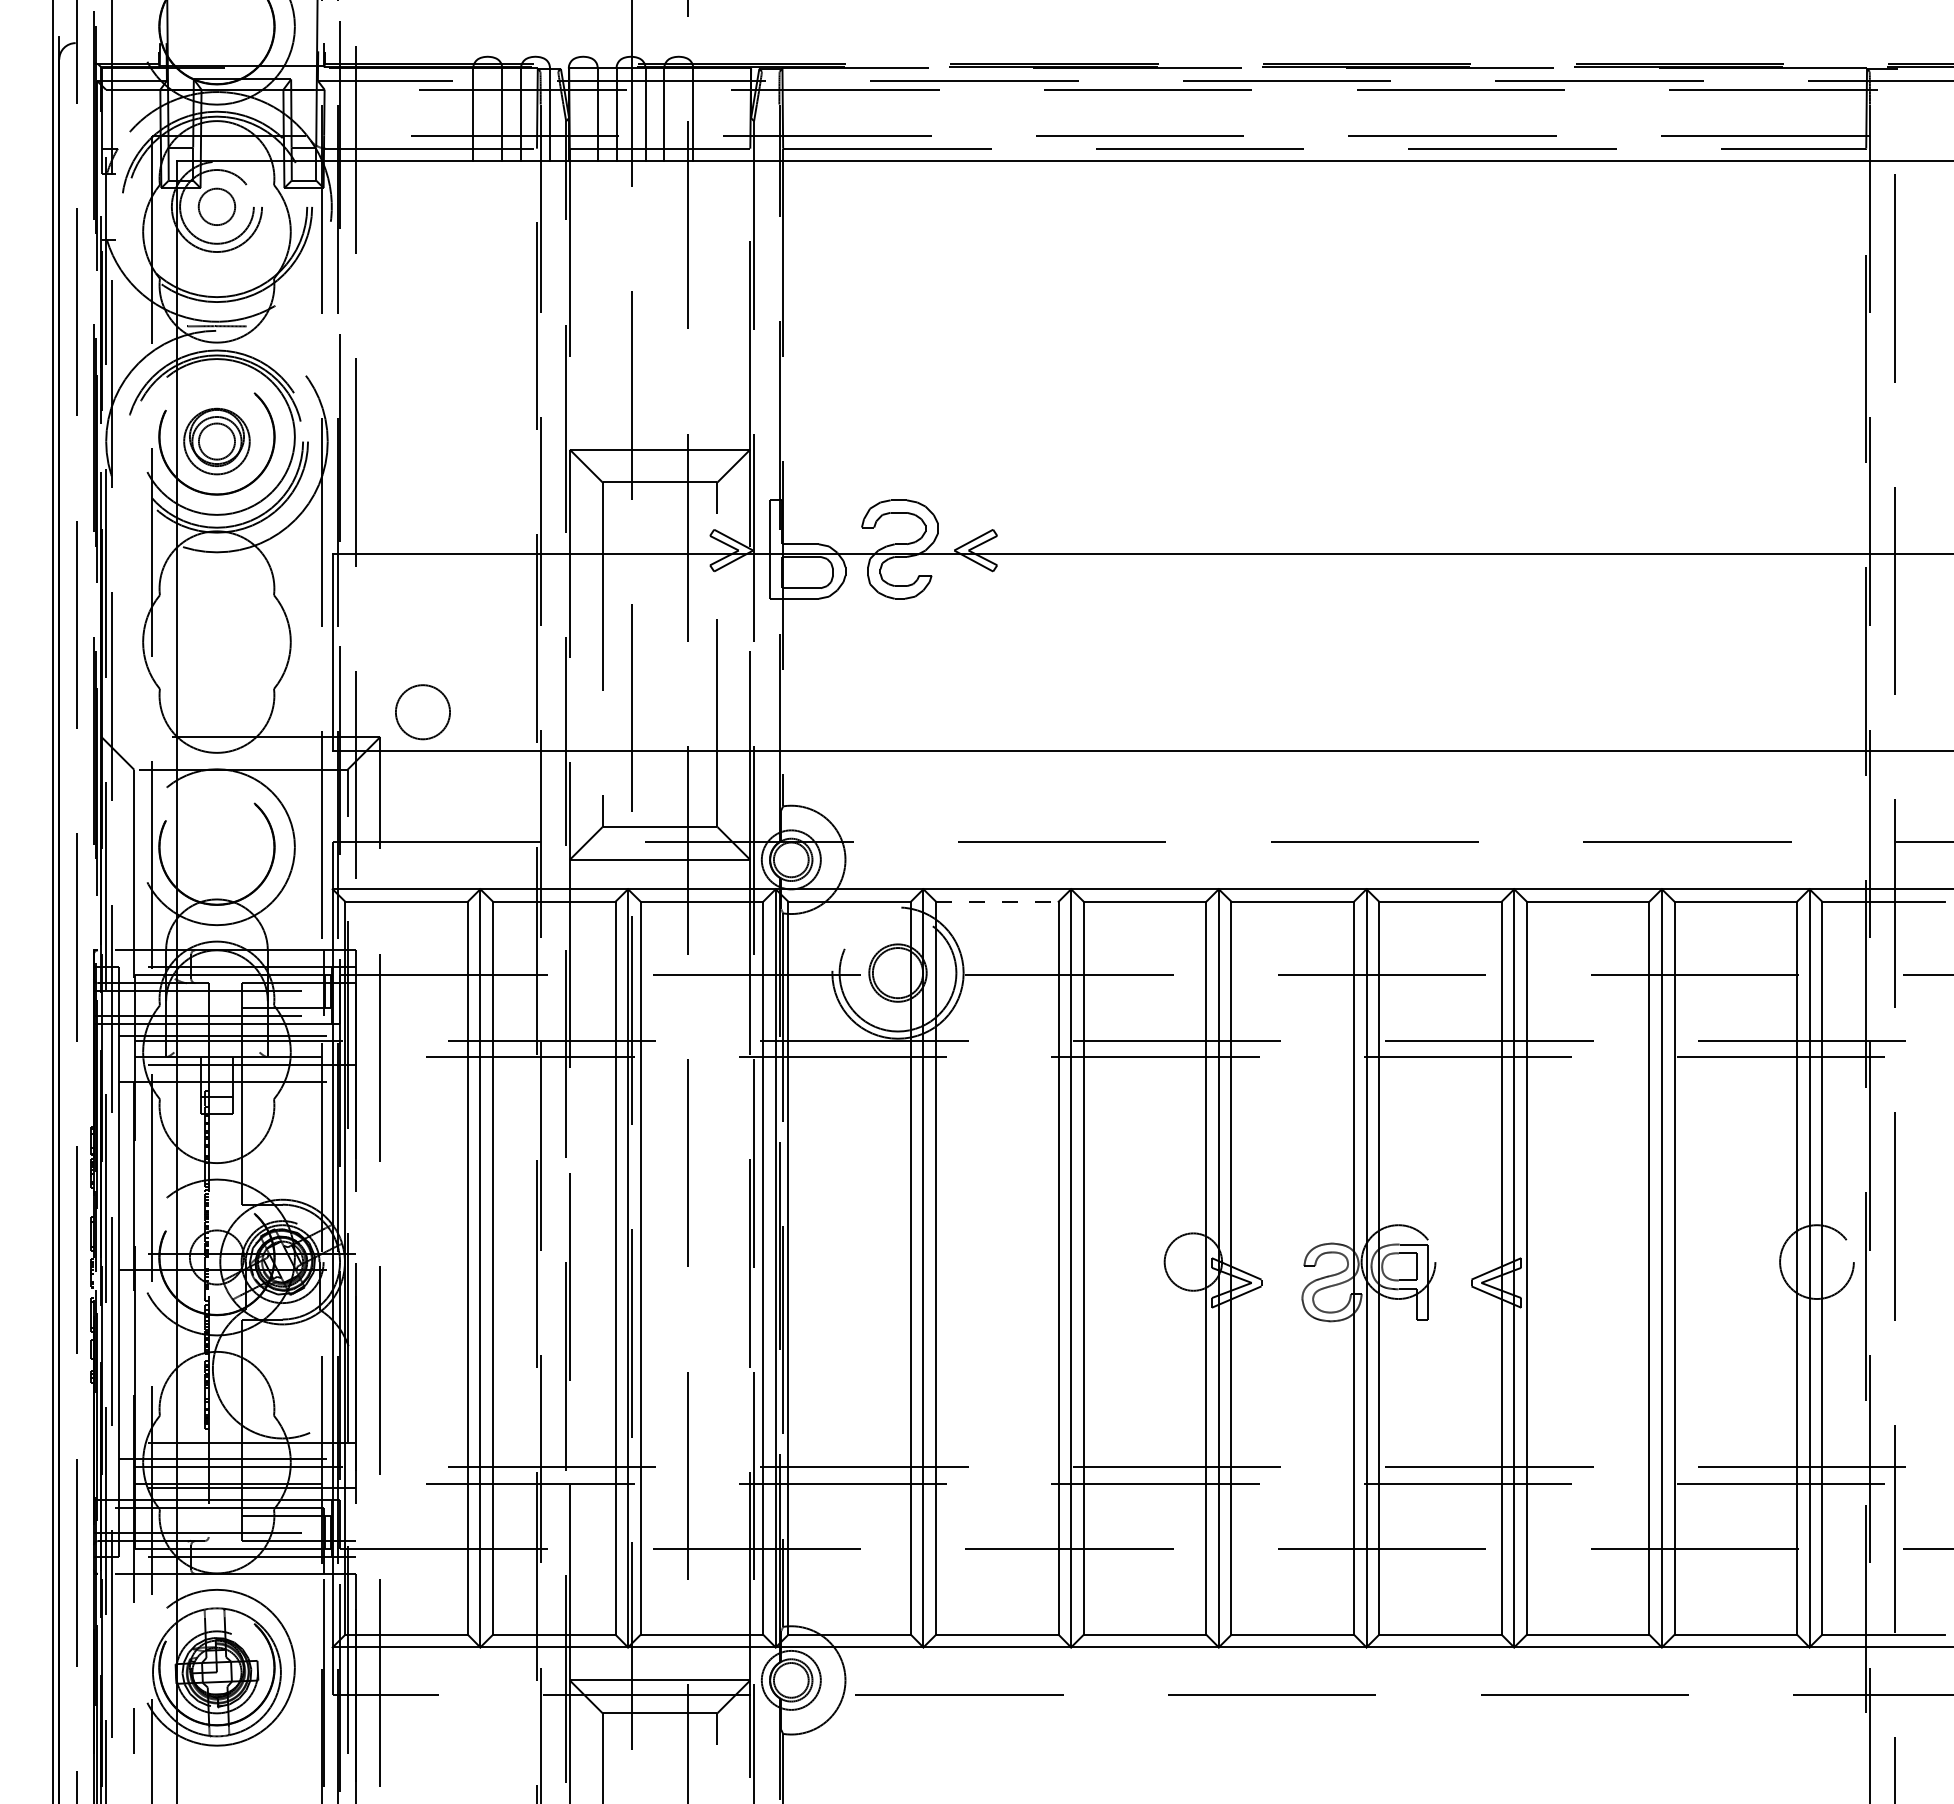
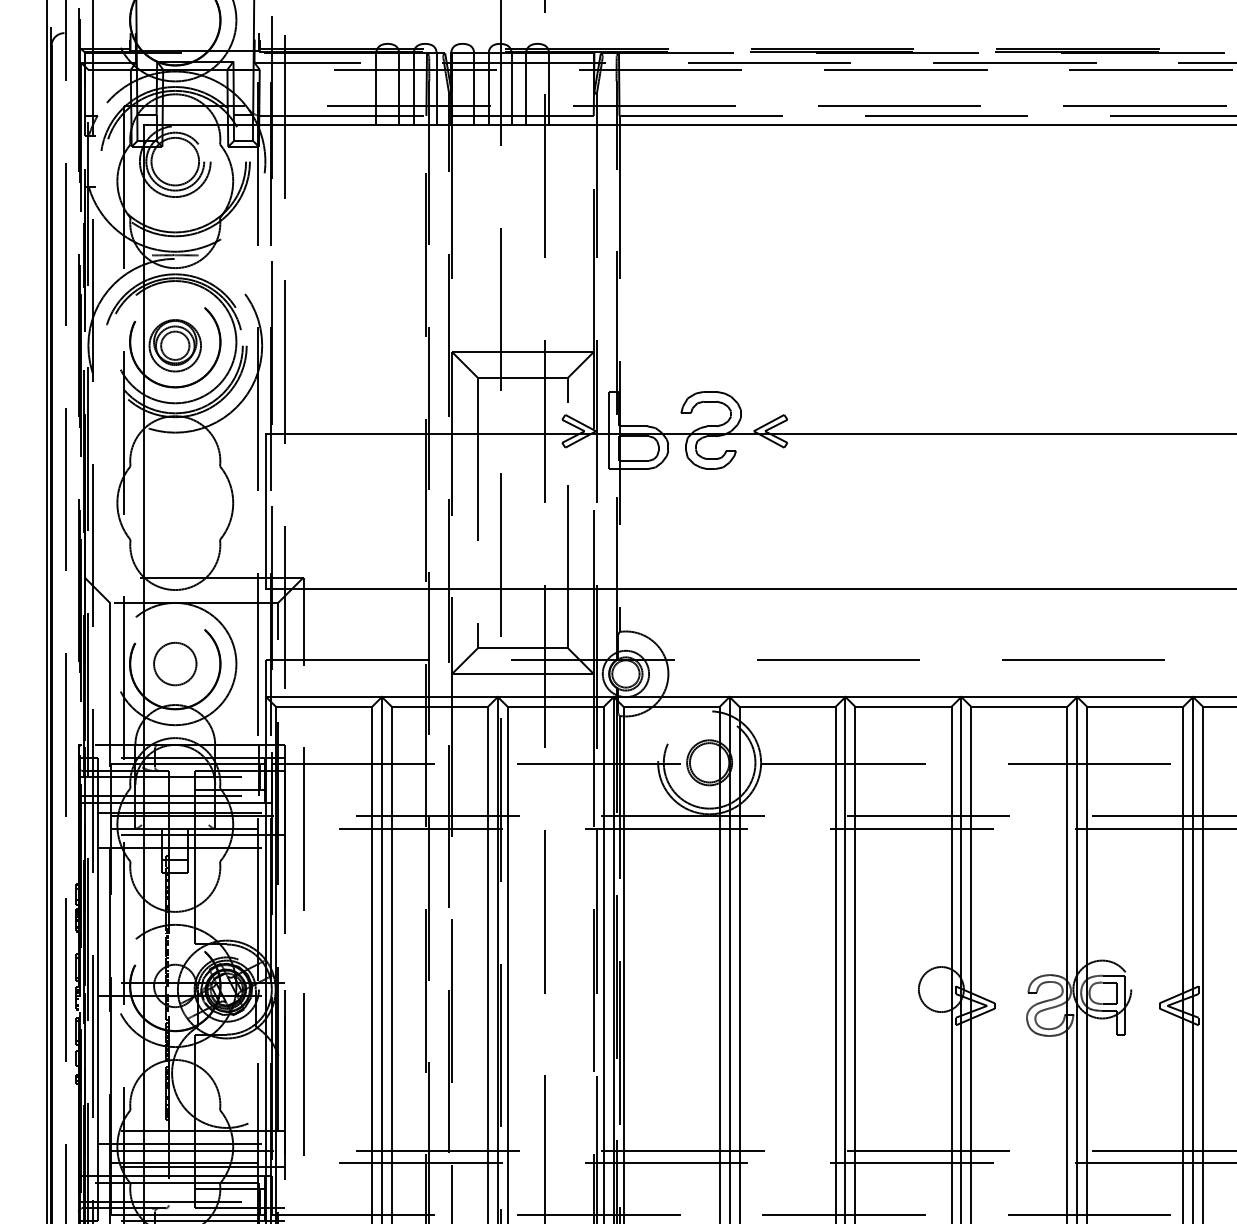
circle: (216, 206) -> (174, 161), size x1.67
circle: (422, 712) -> (174, 664), moved
line: (997, 901) -> (787, 706), dashed -> solid

